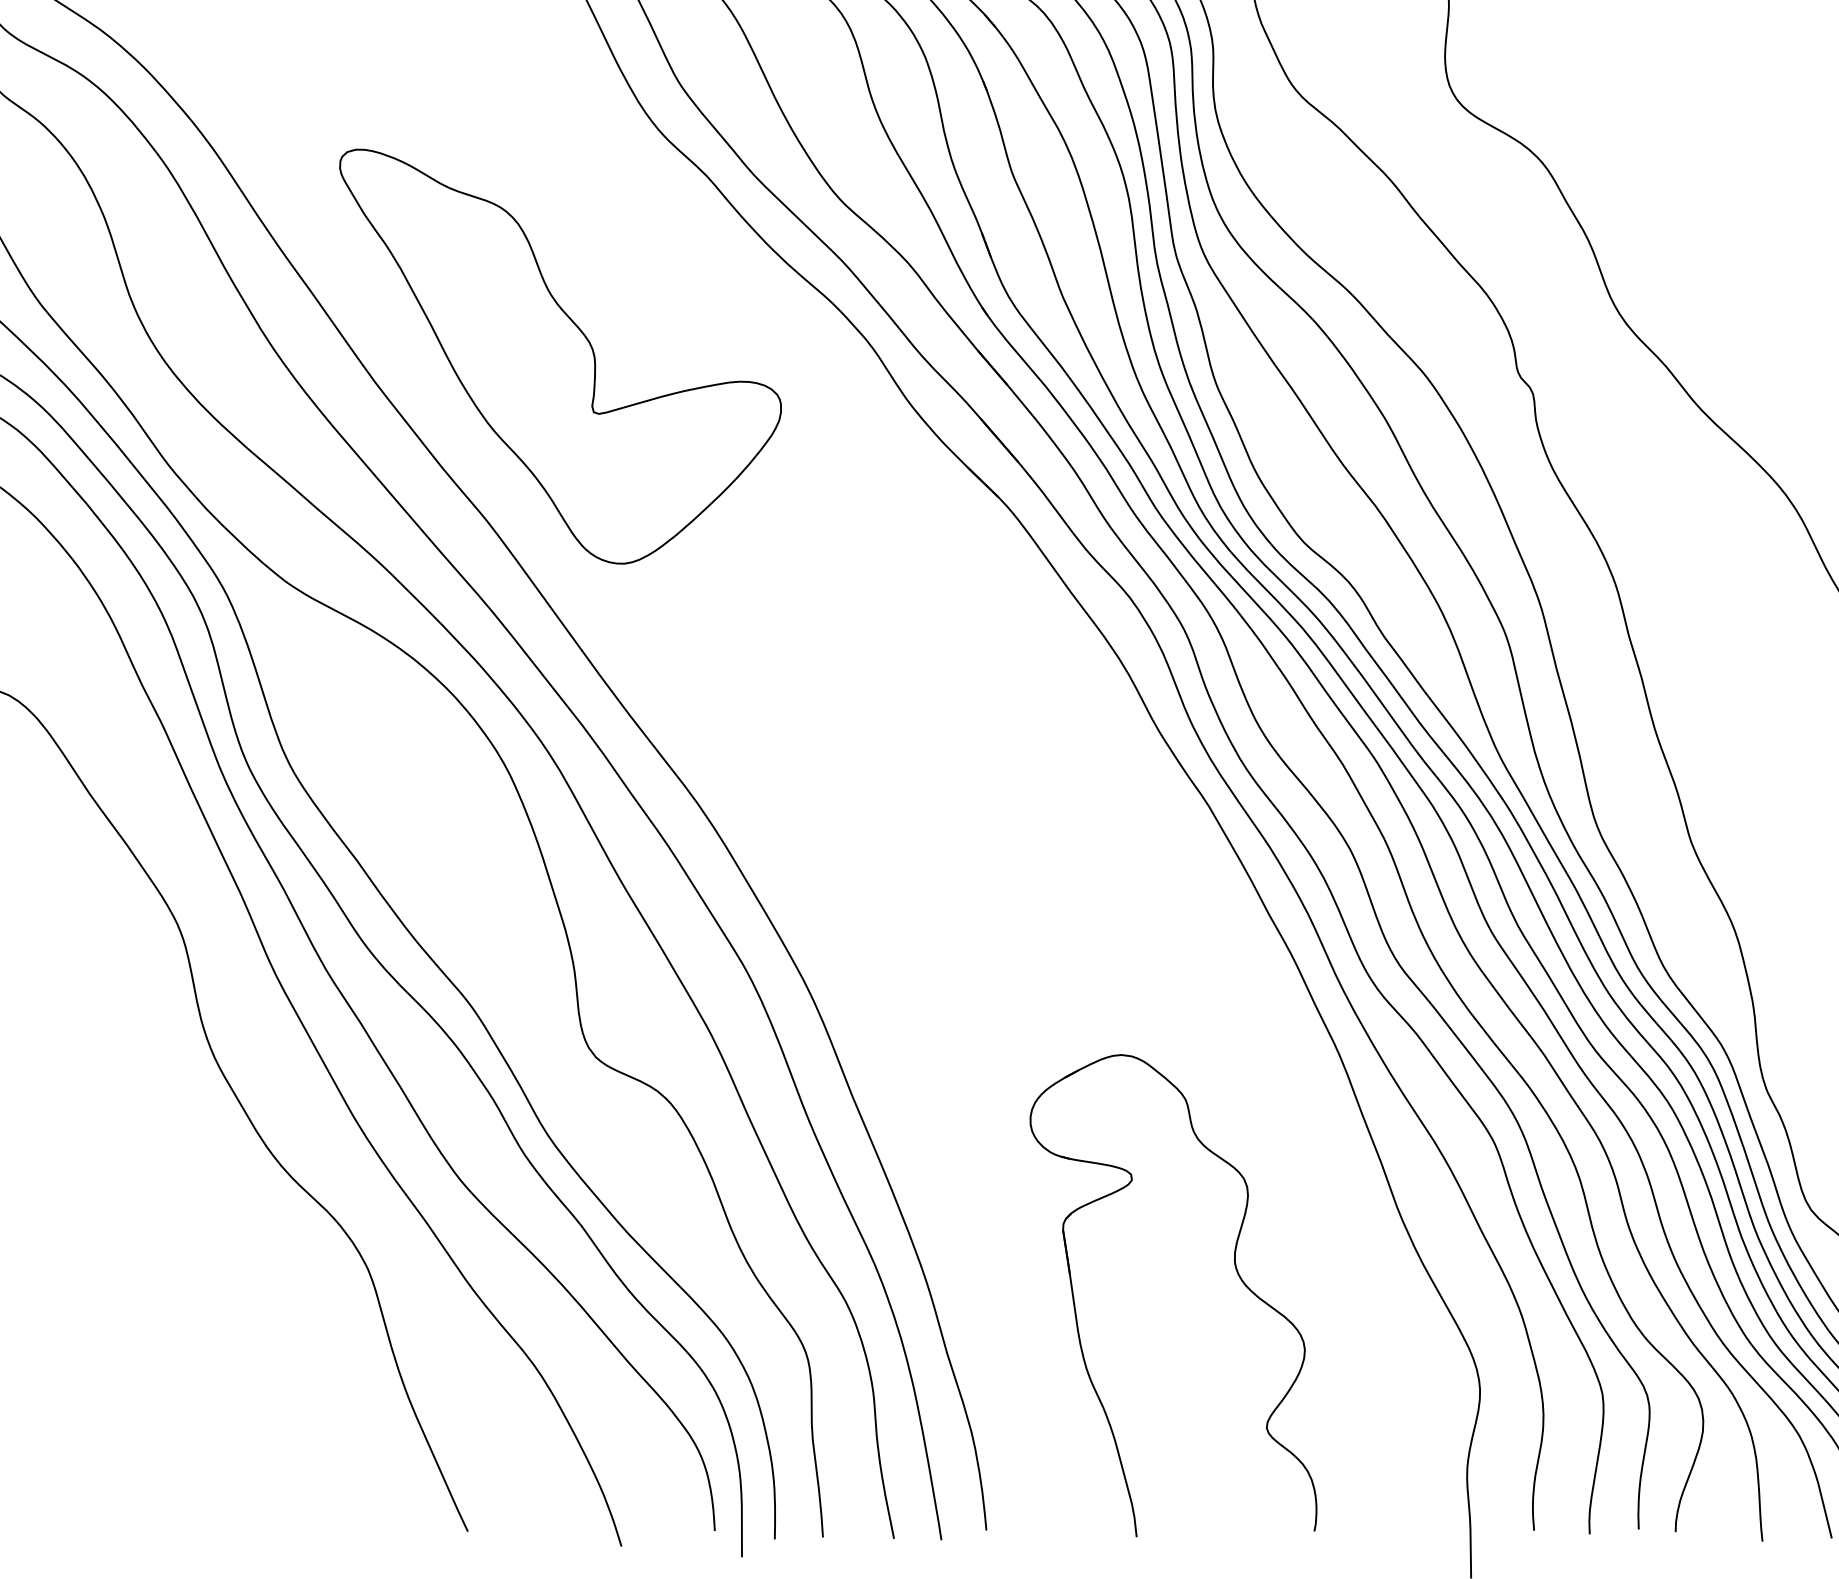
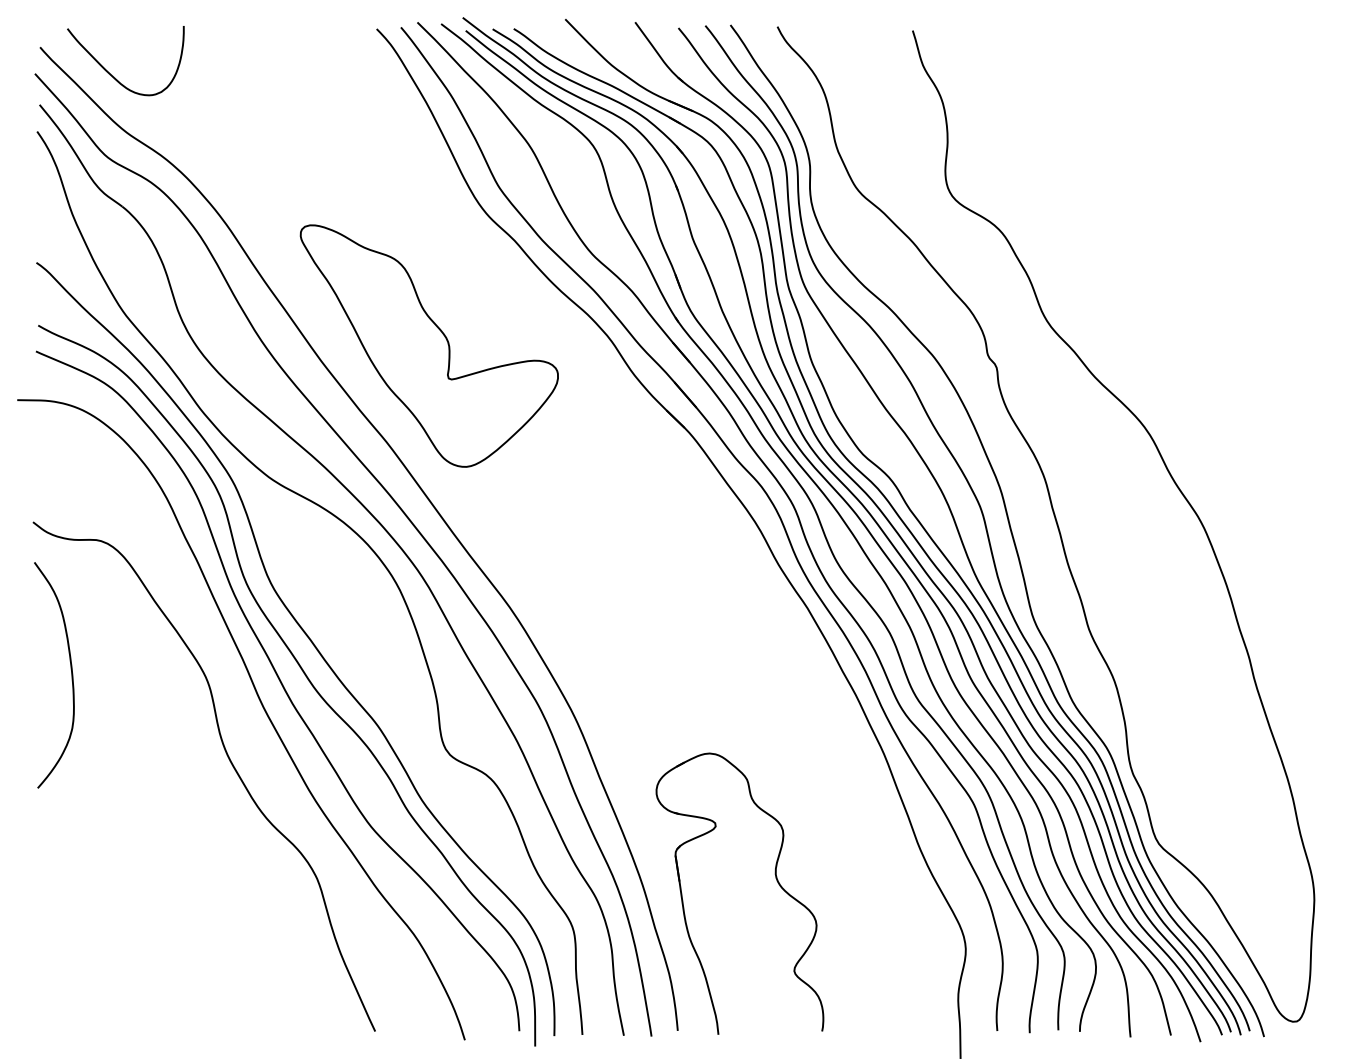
part: (1236, 1274) -> (776, 881), moved

